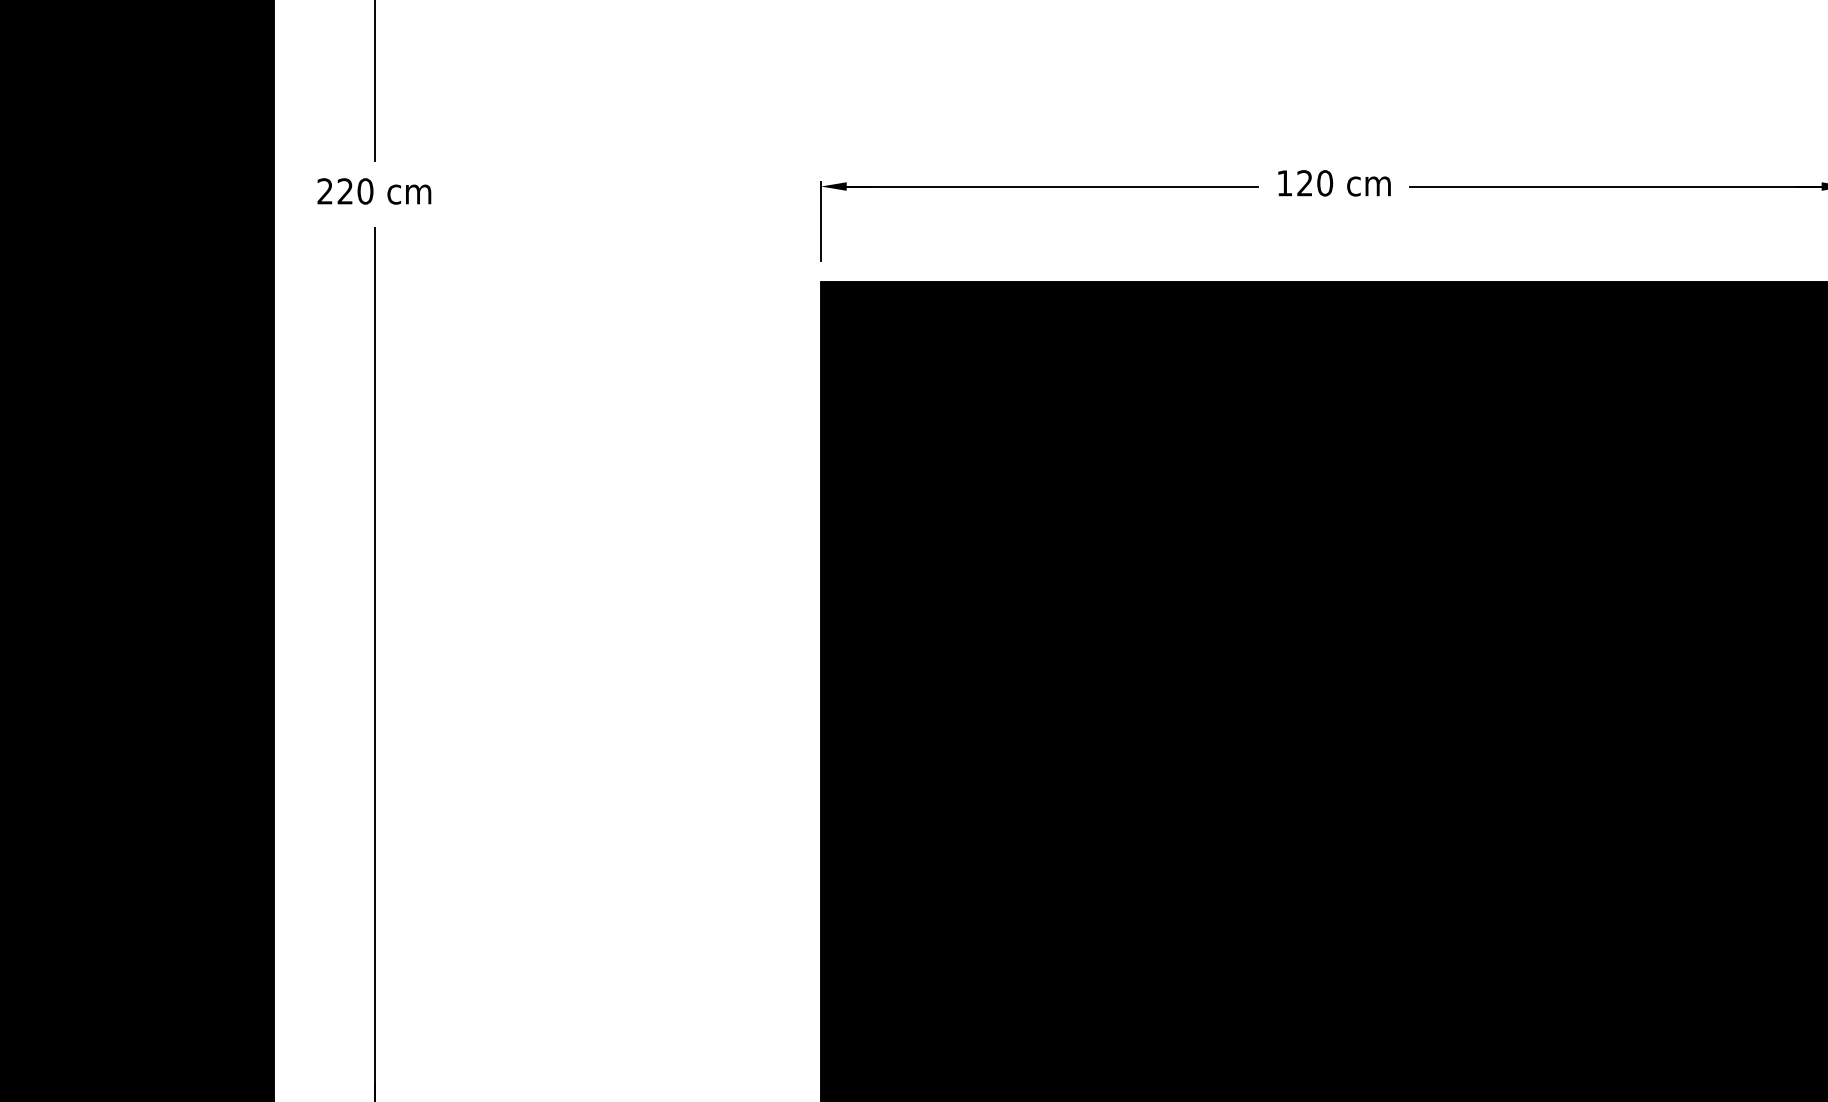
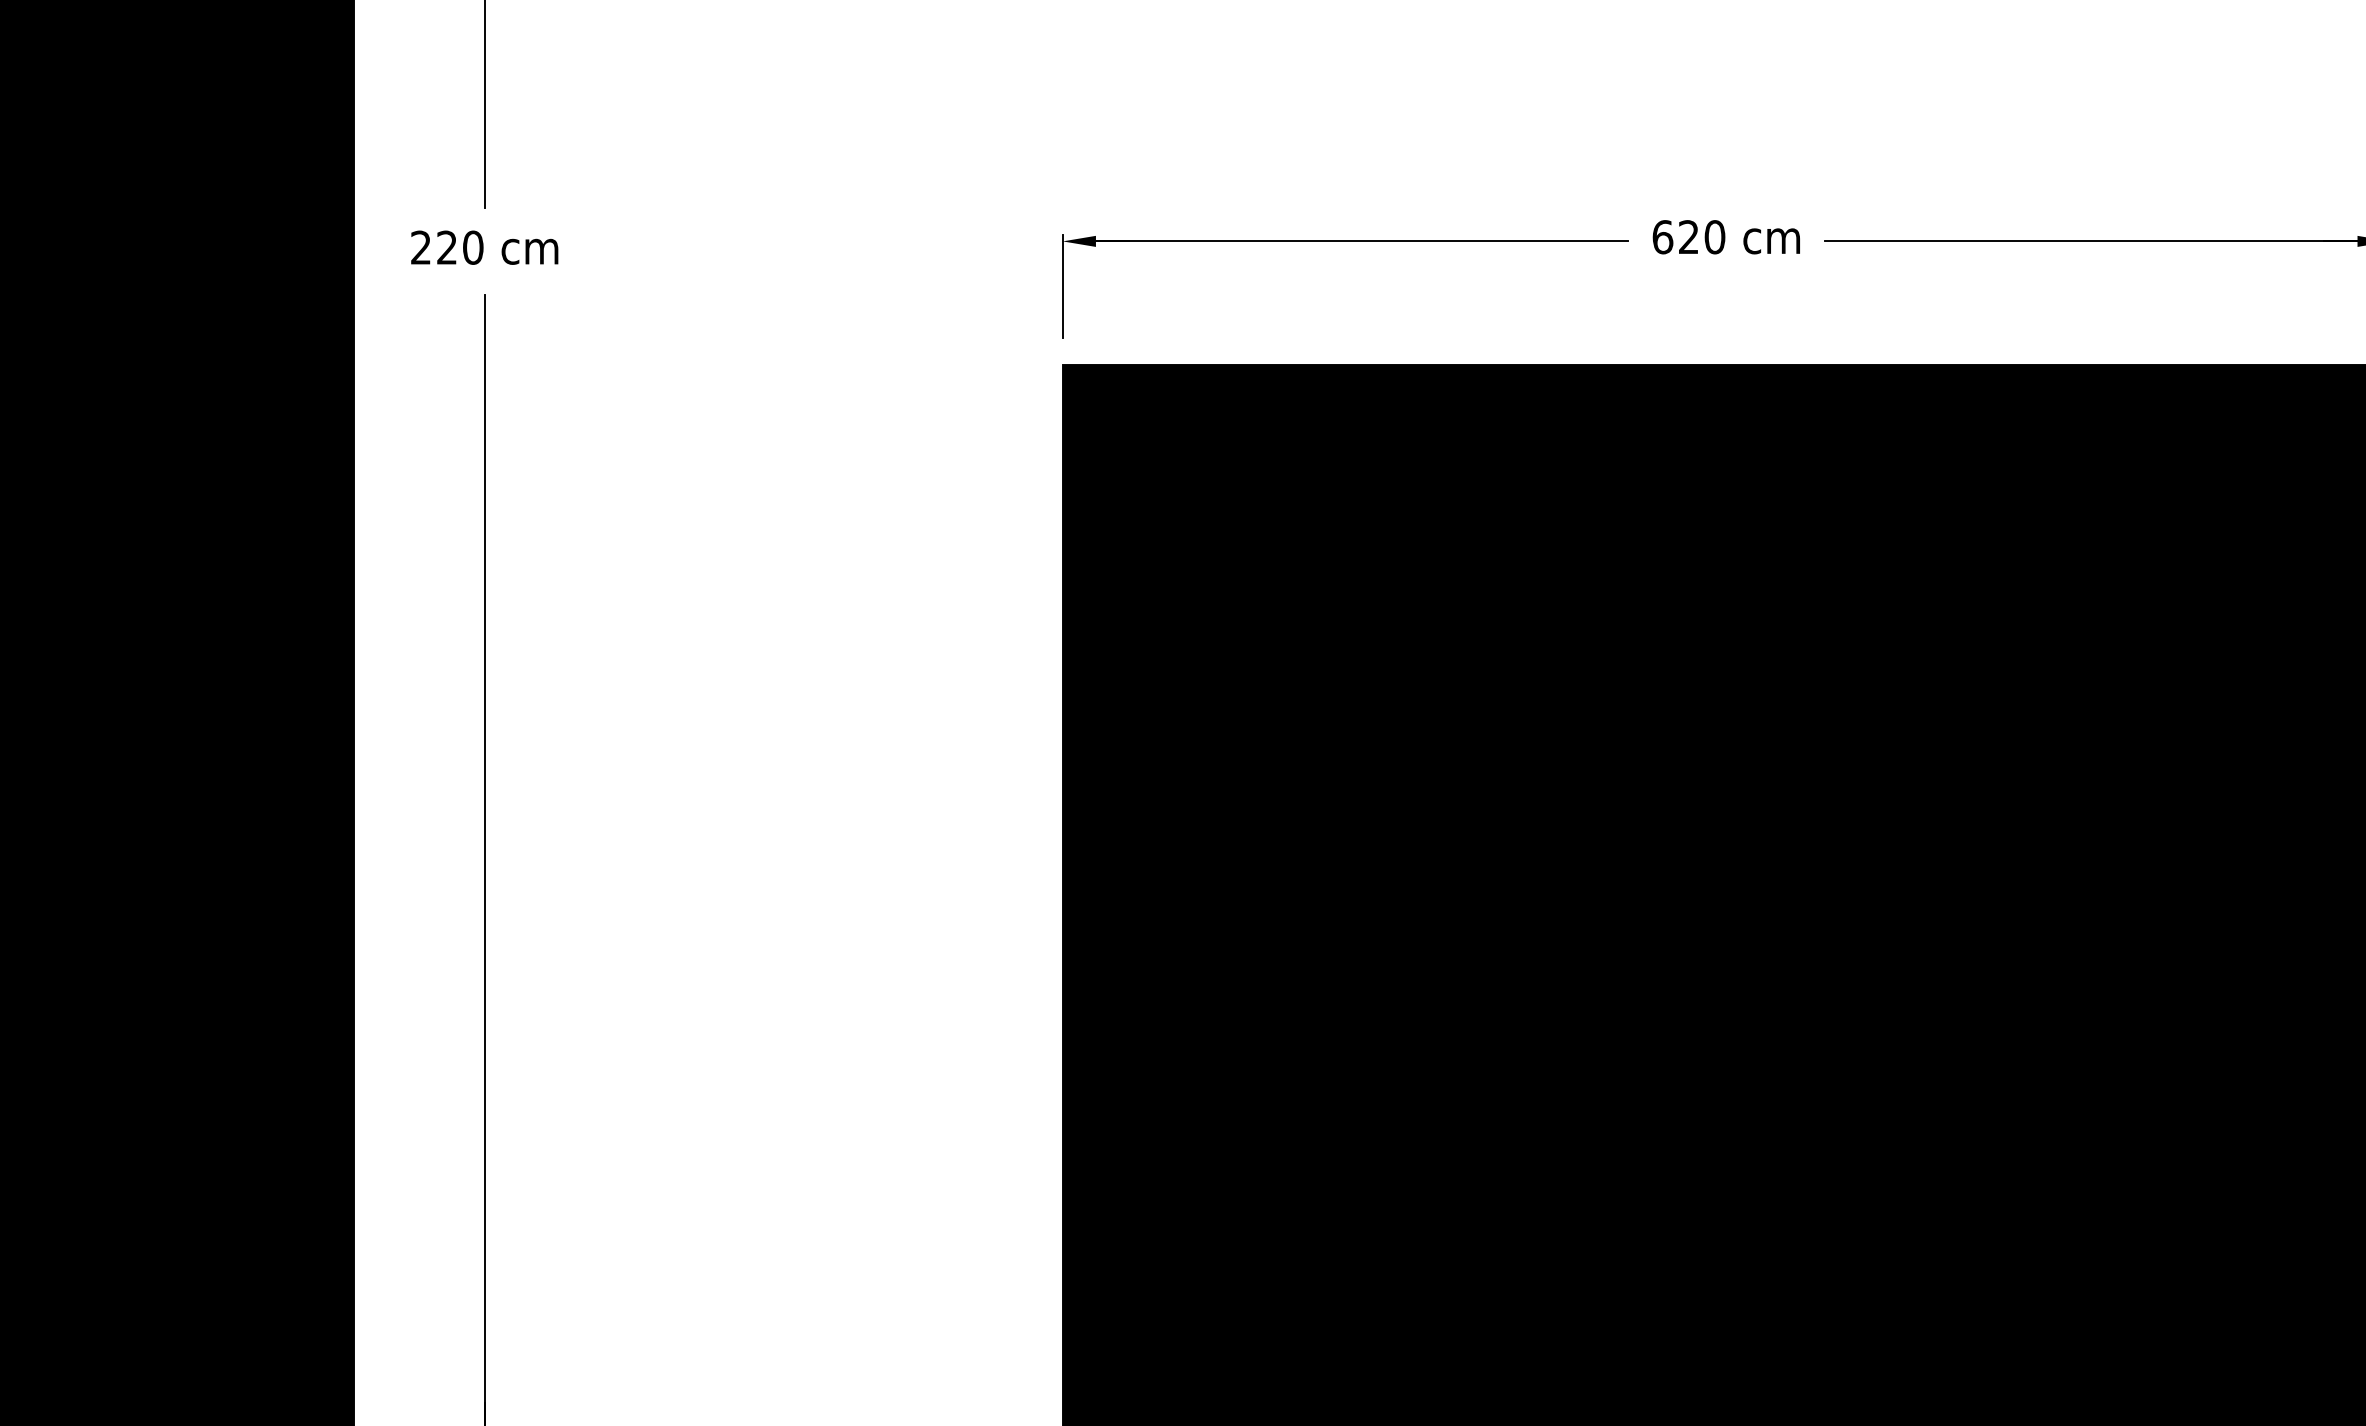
text: (1284, 183) -> (1662, 237), 120 -> 620

